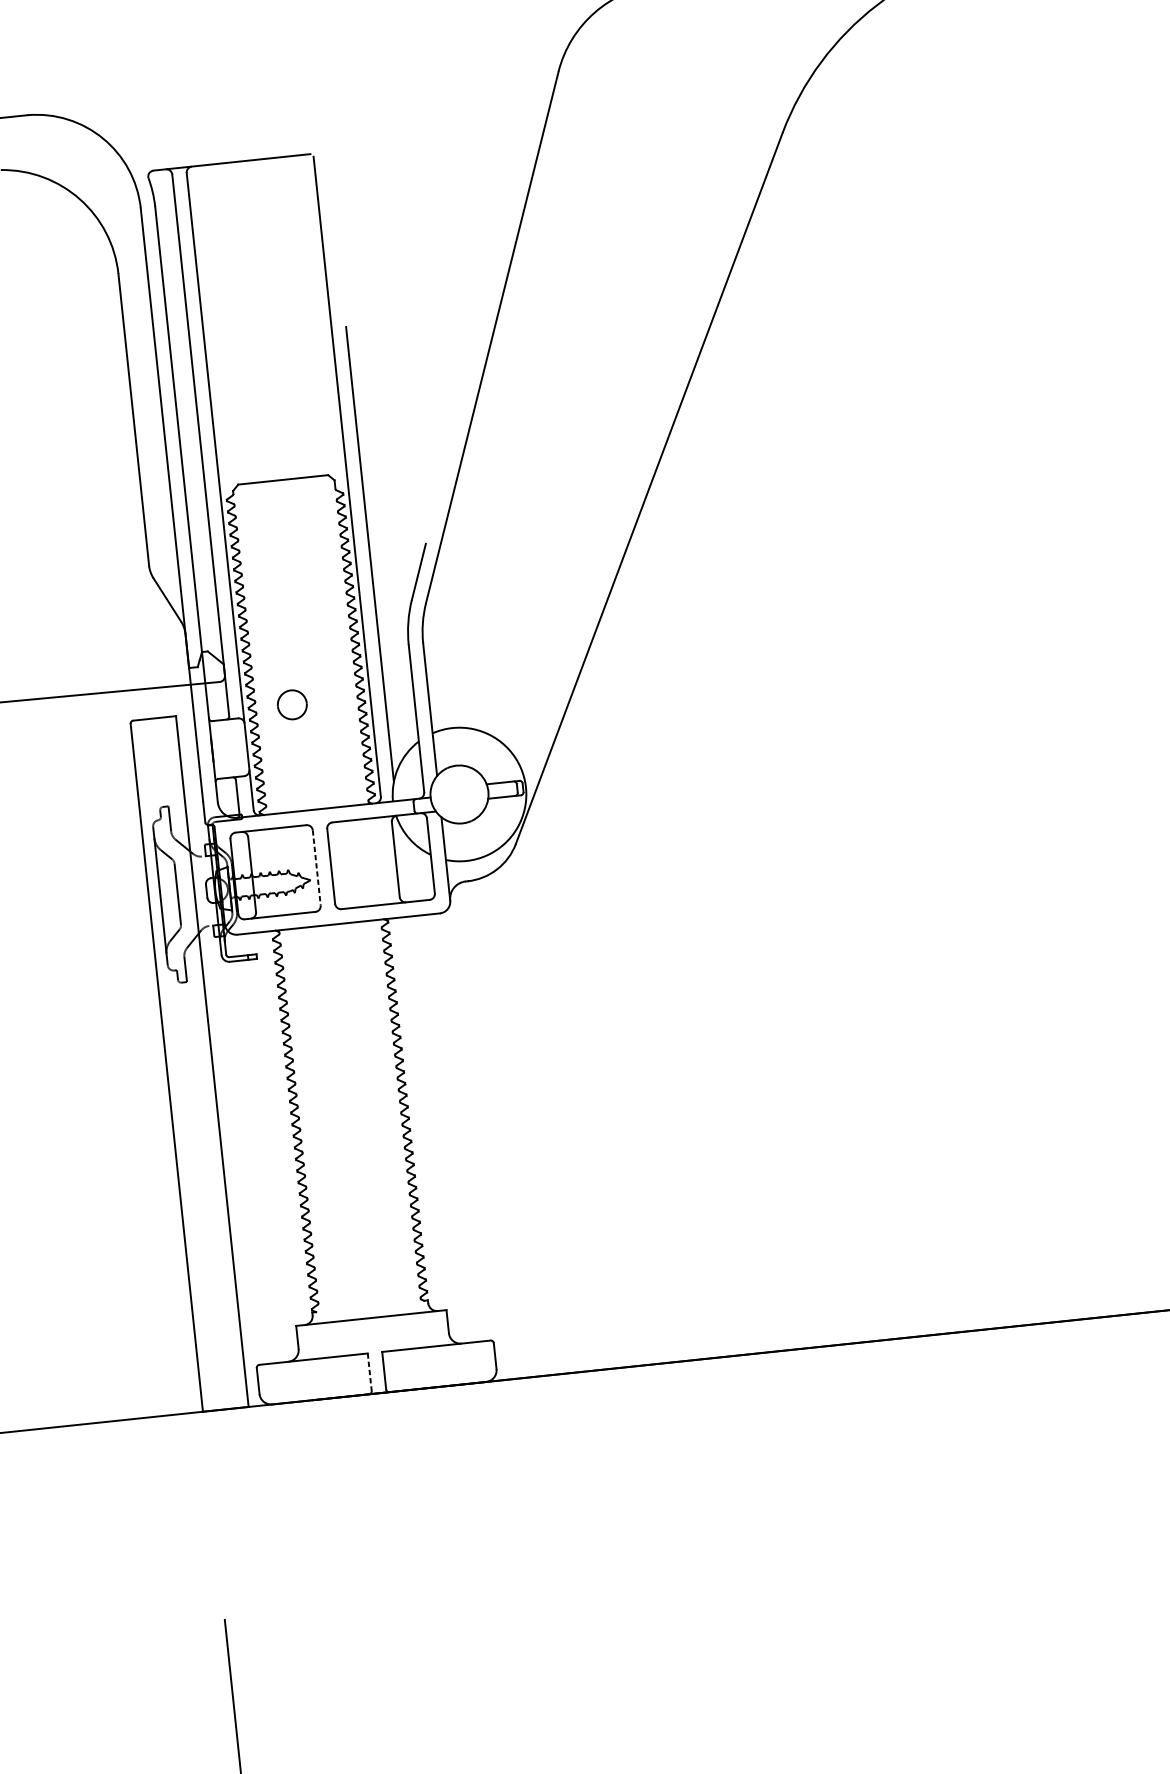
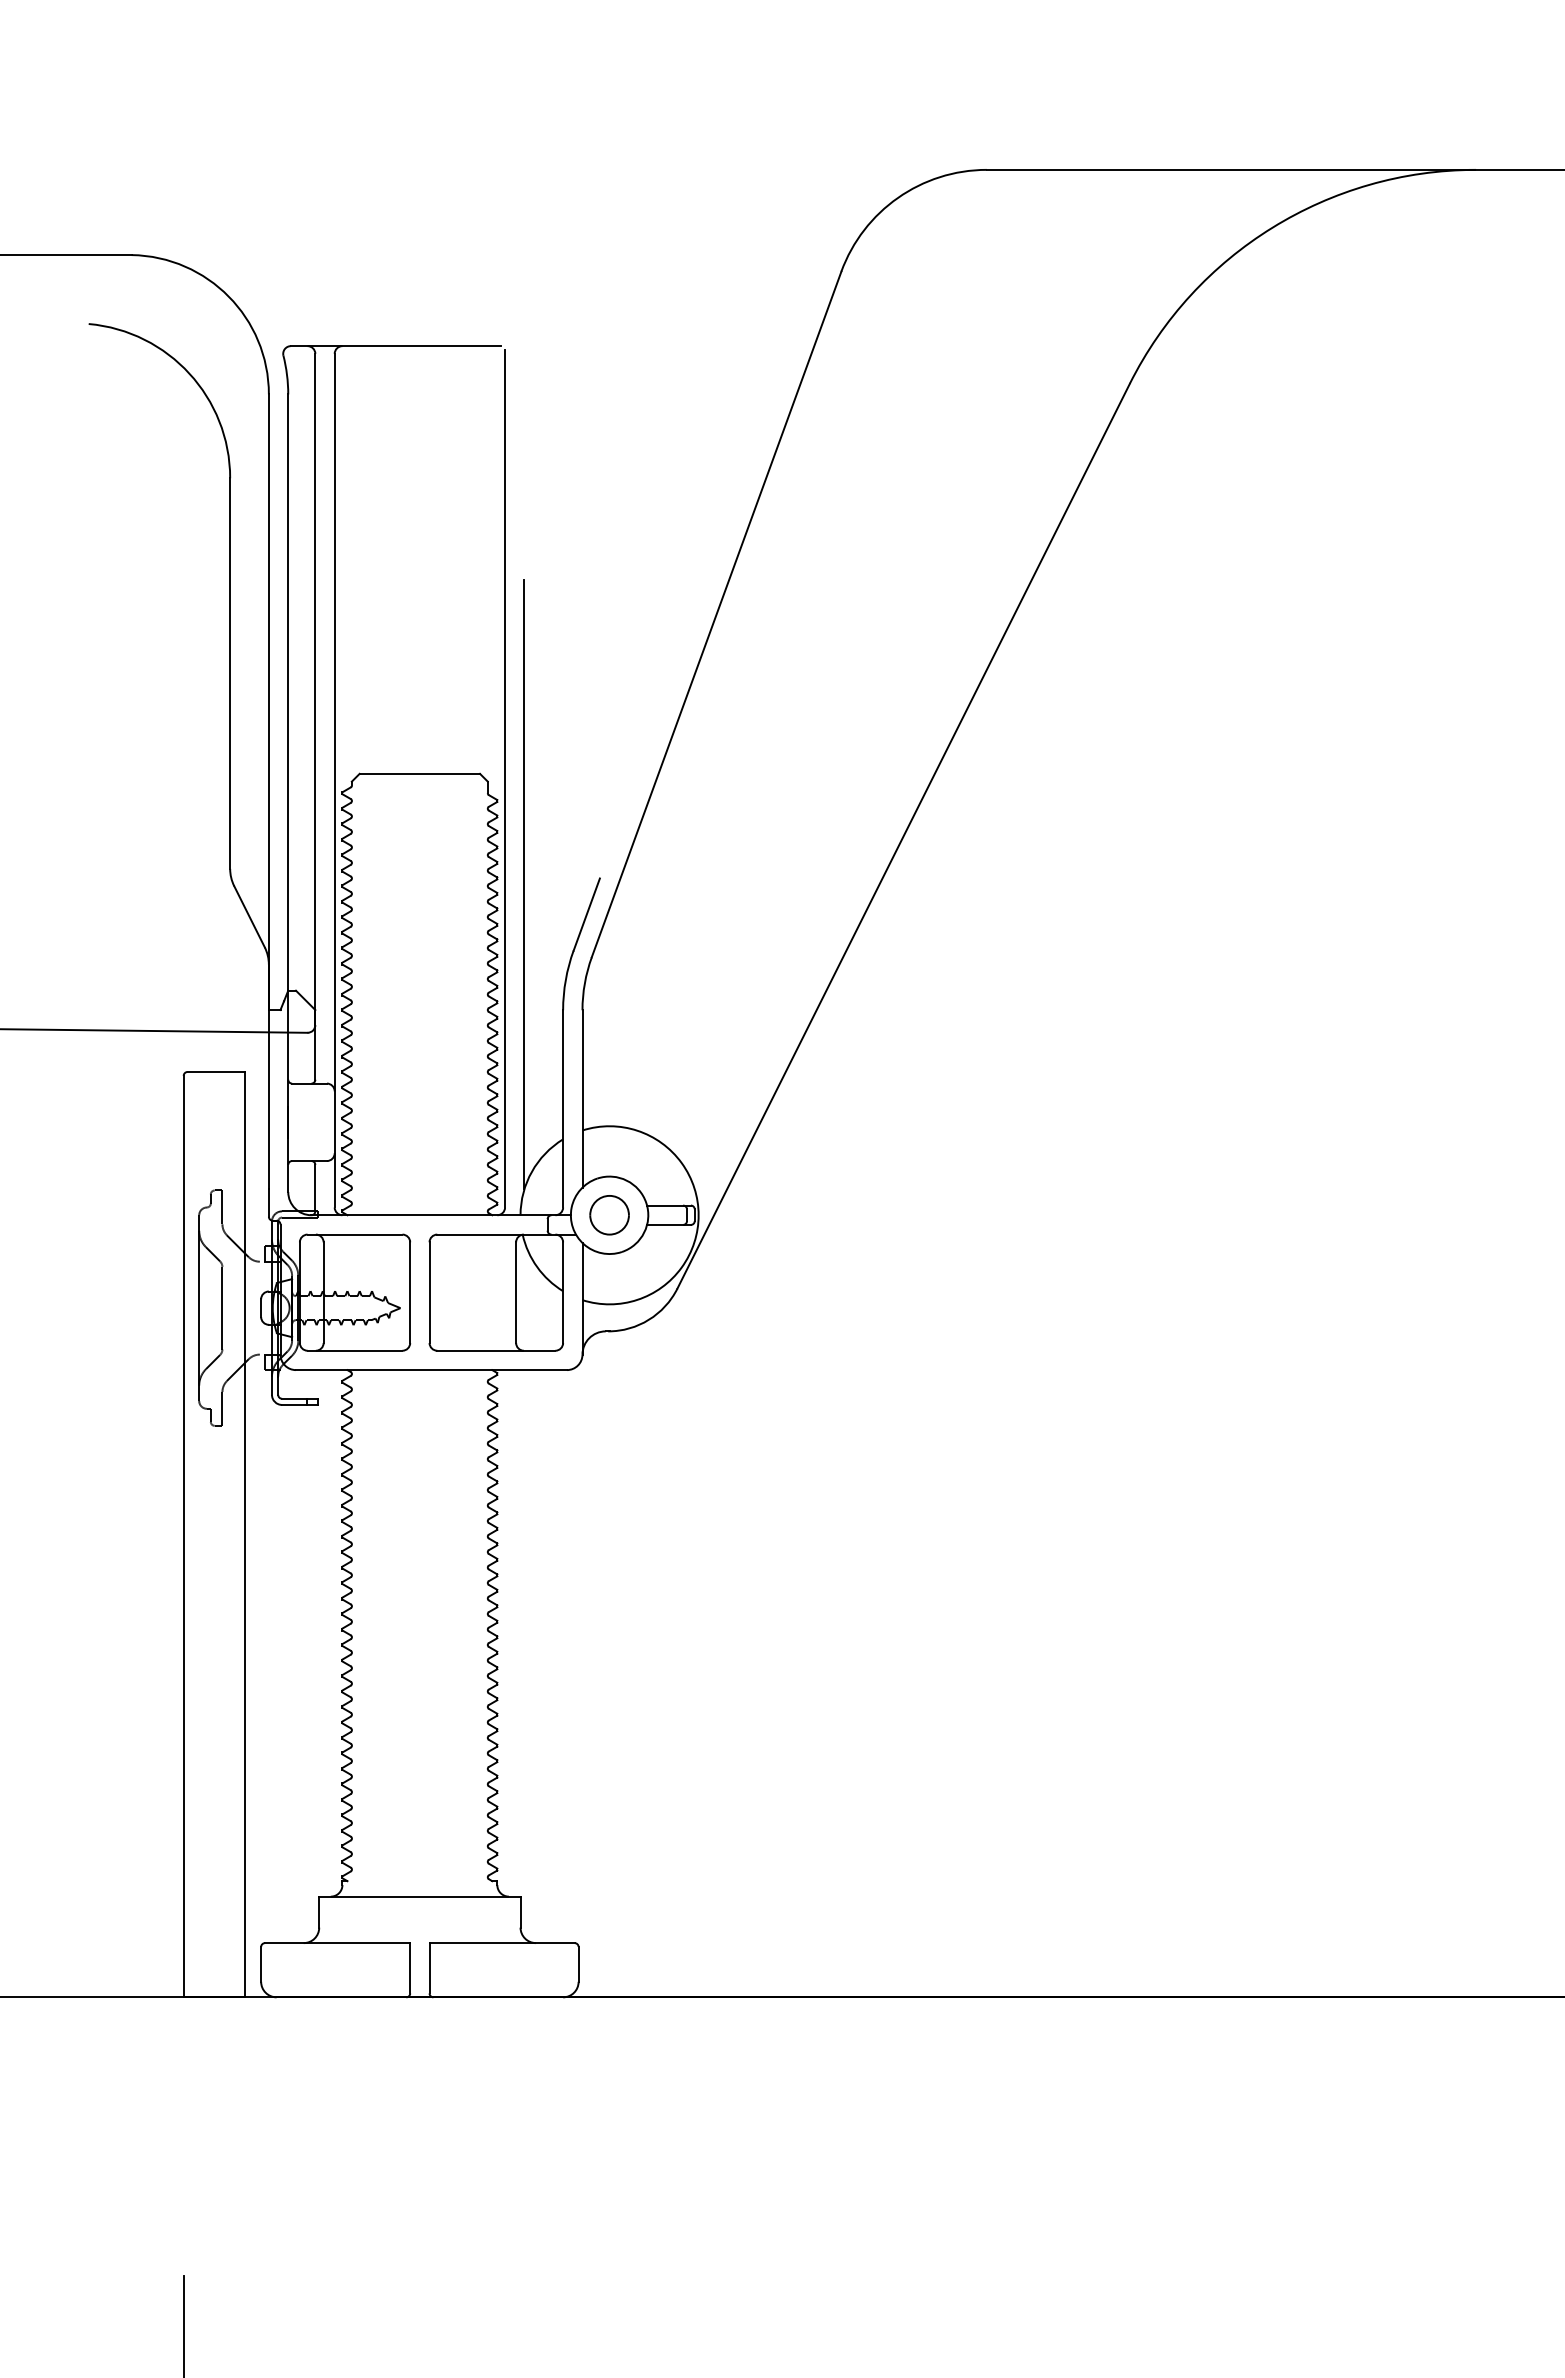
part: (292, 705) -> (609, 1215), moved
line: (317, 868) -> (410, 1293), dashed -> solid
line: (369, 1372) -> (410, 1968), dashed -> solid

